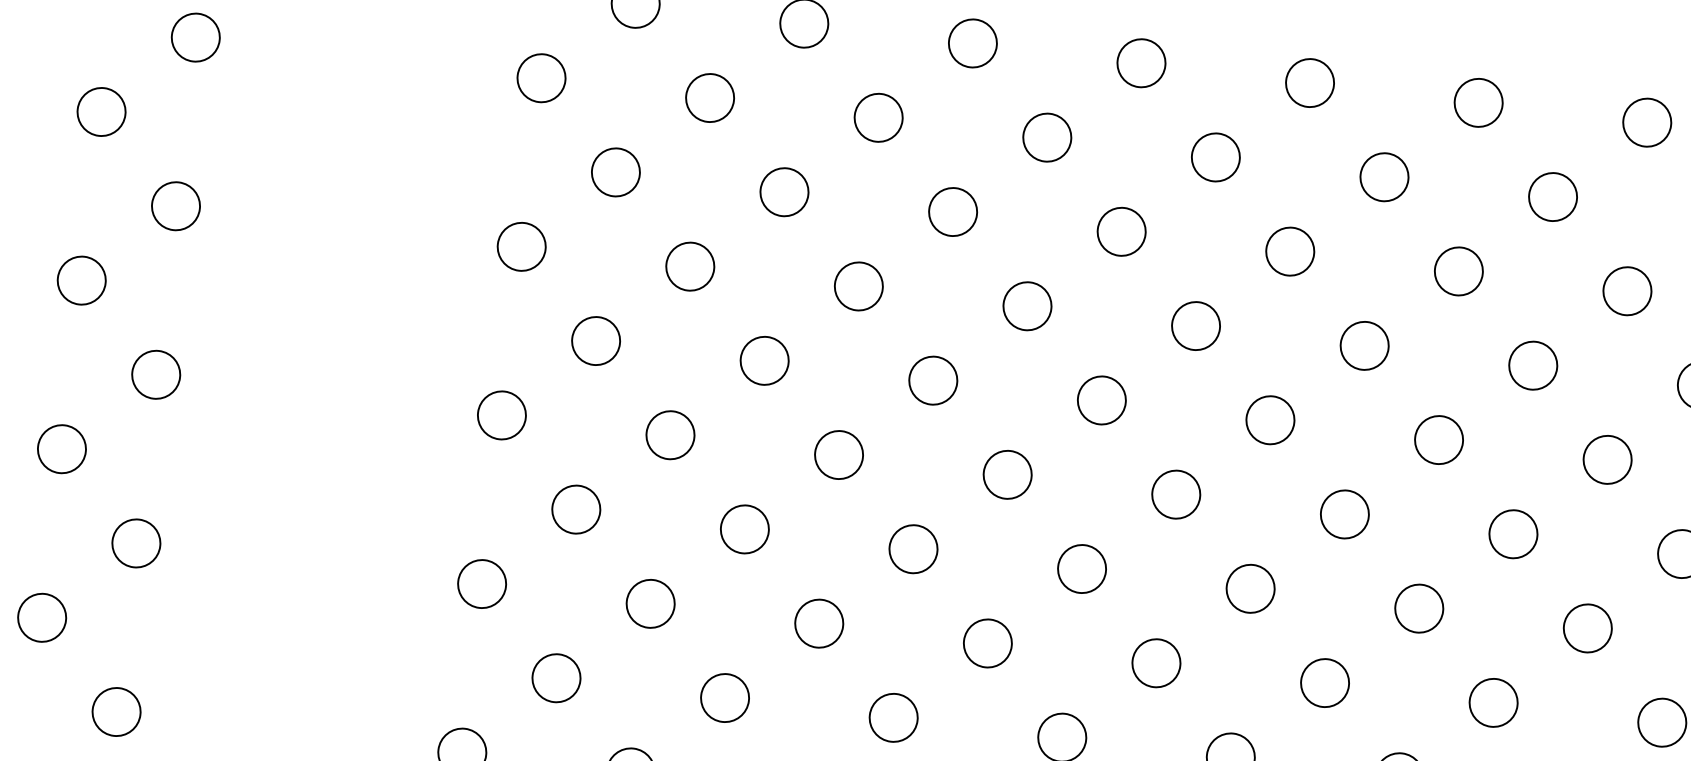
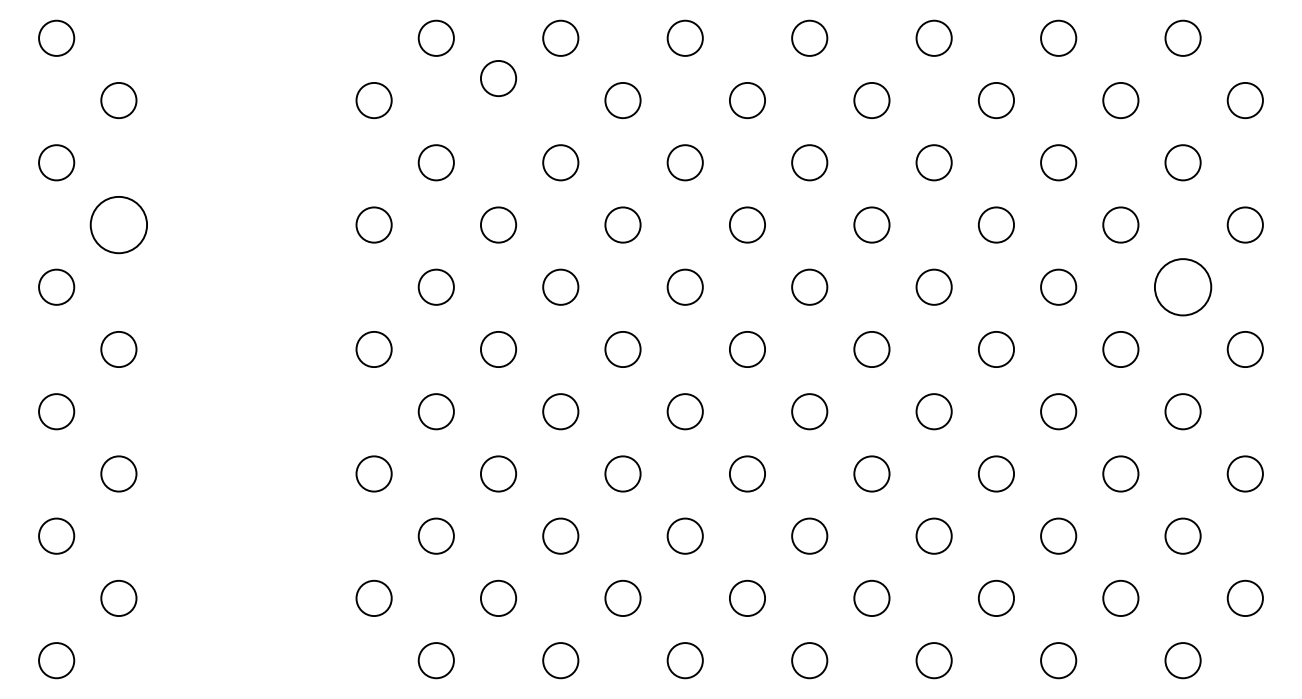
circle: (710, 97) -> (498, 78), moved
circle: (175, 205) -> (118, 224), size x1.6
circle: (1606, 458) -> (1182, 286), size x1.6

